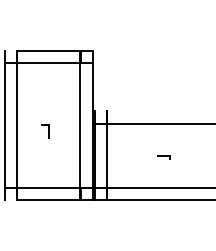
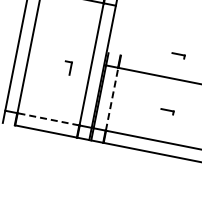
part: (163, 100) -> (178, 56), added
part: (45, 131) -> (67, 67), moved
line: (107, 155) -> (112, 99), solid -> dashed
line: (48, 187) -> (48, 119), solid -> dashed

